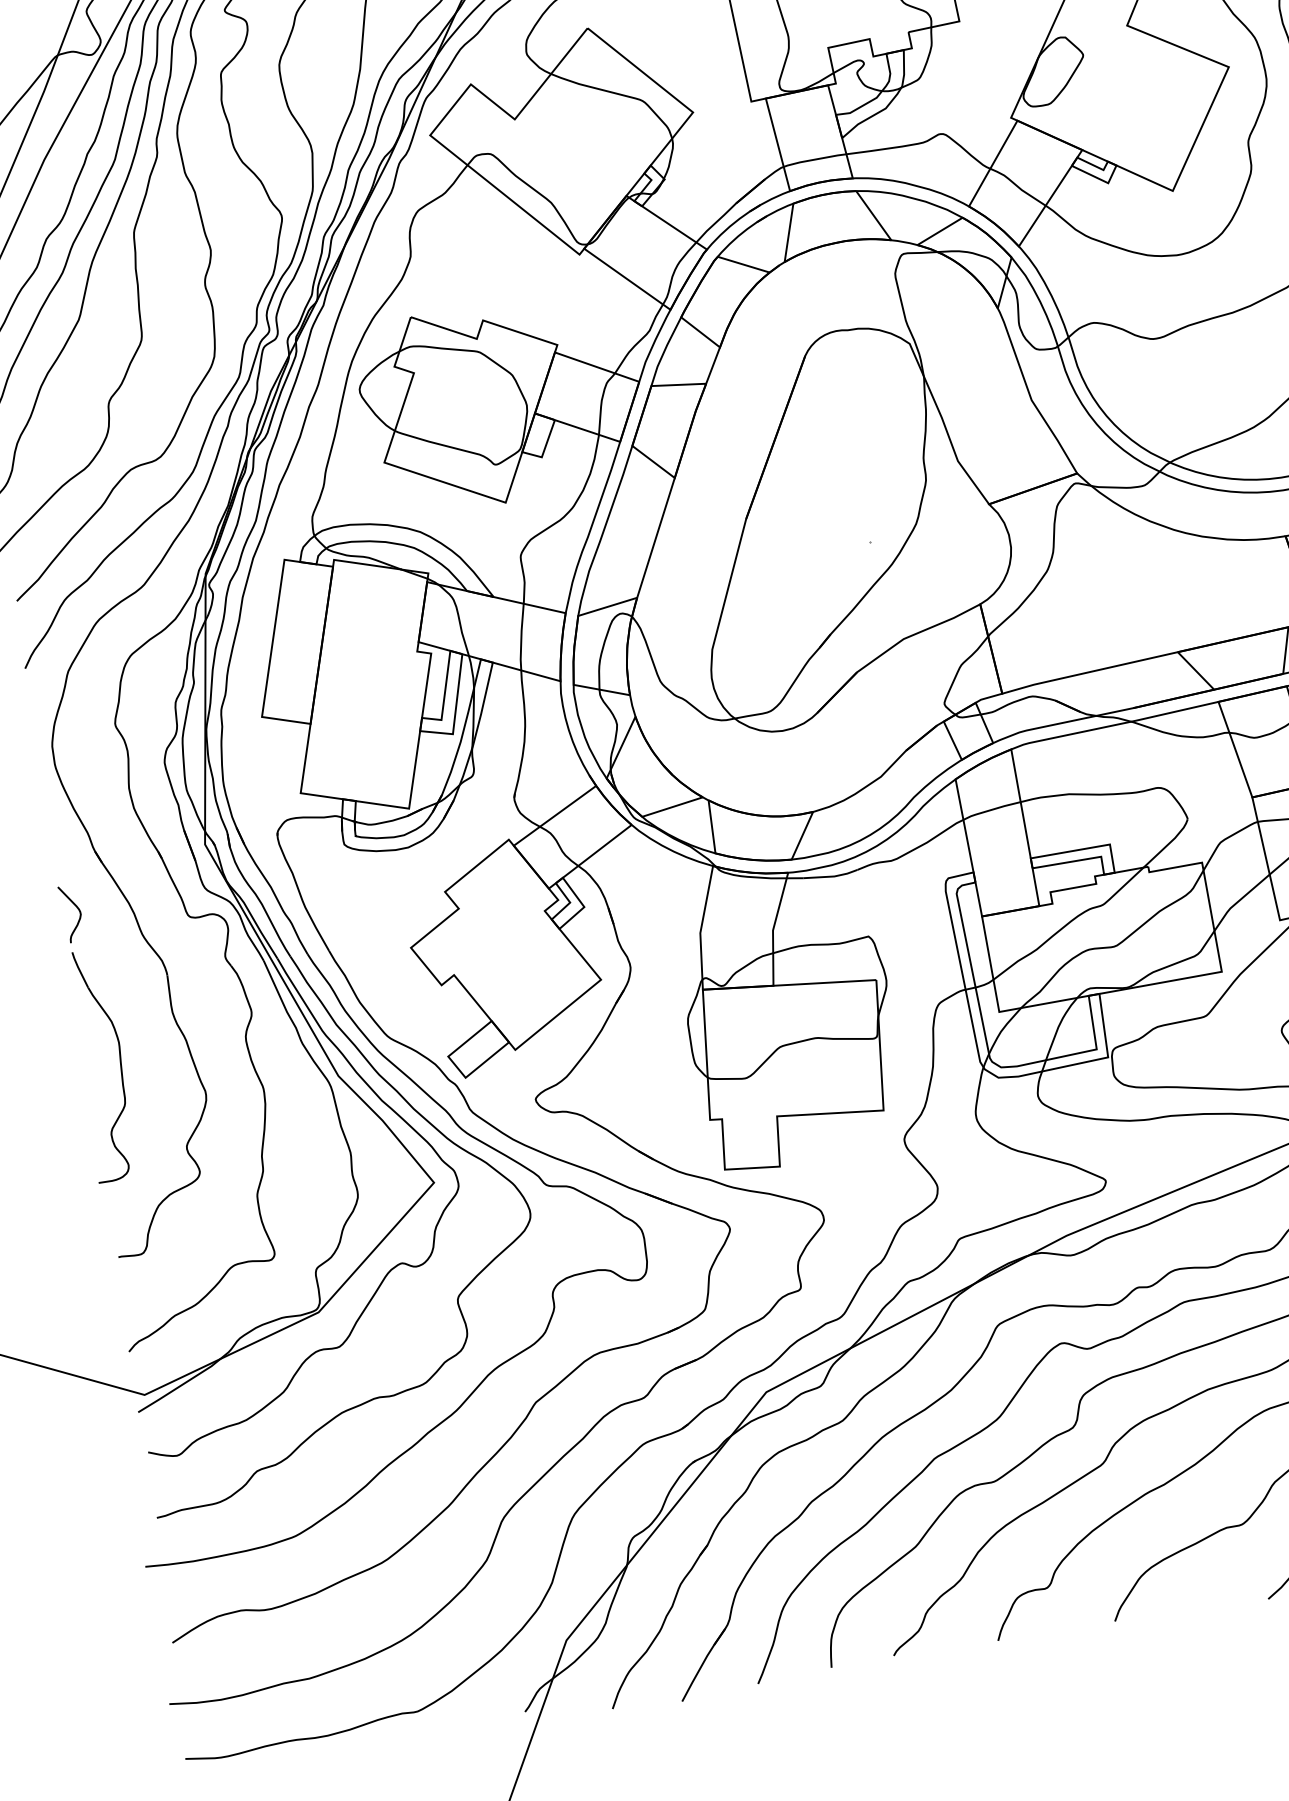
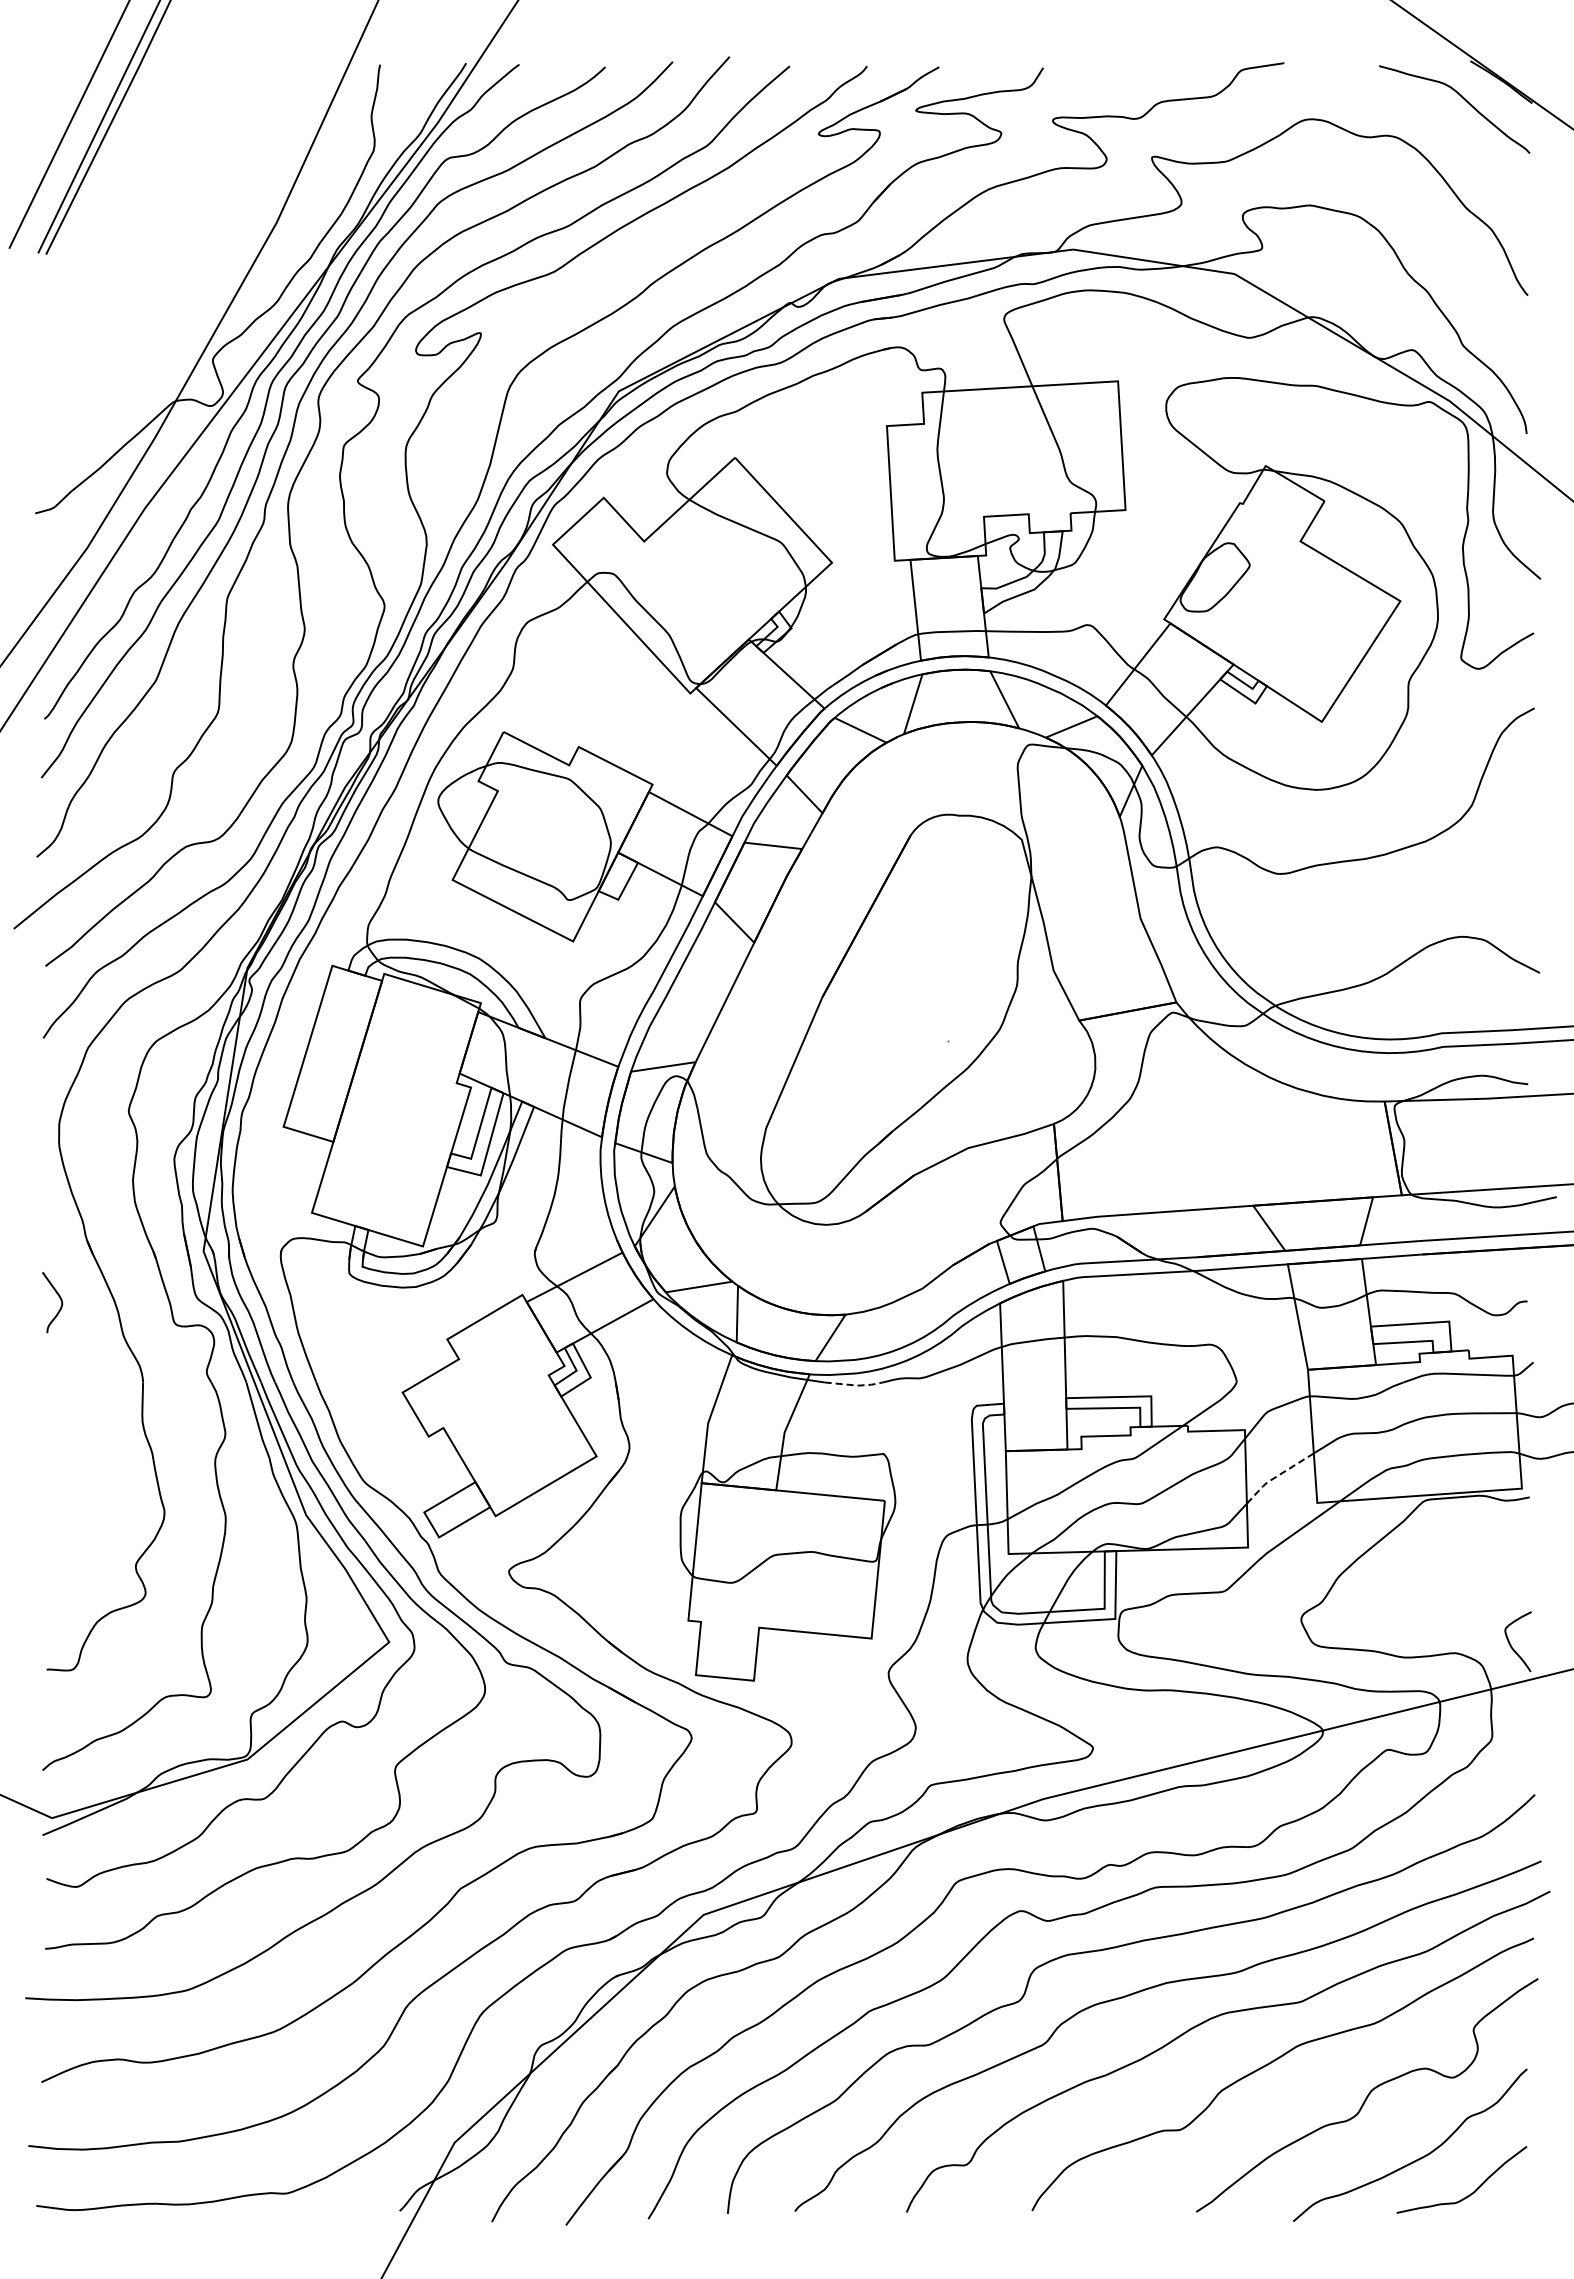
line: (831, 876) -> (854, 1385), solid -> dashed
line: (1238, 901) -> (1276, 1476), solid -> dashed
part: (120, 1062) -> (79, 1466), removed

